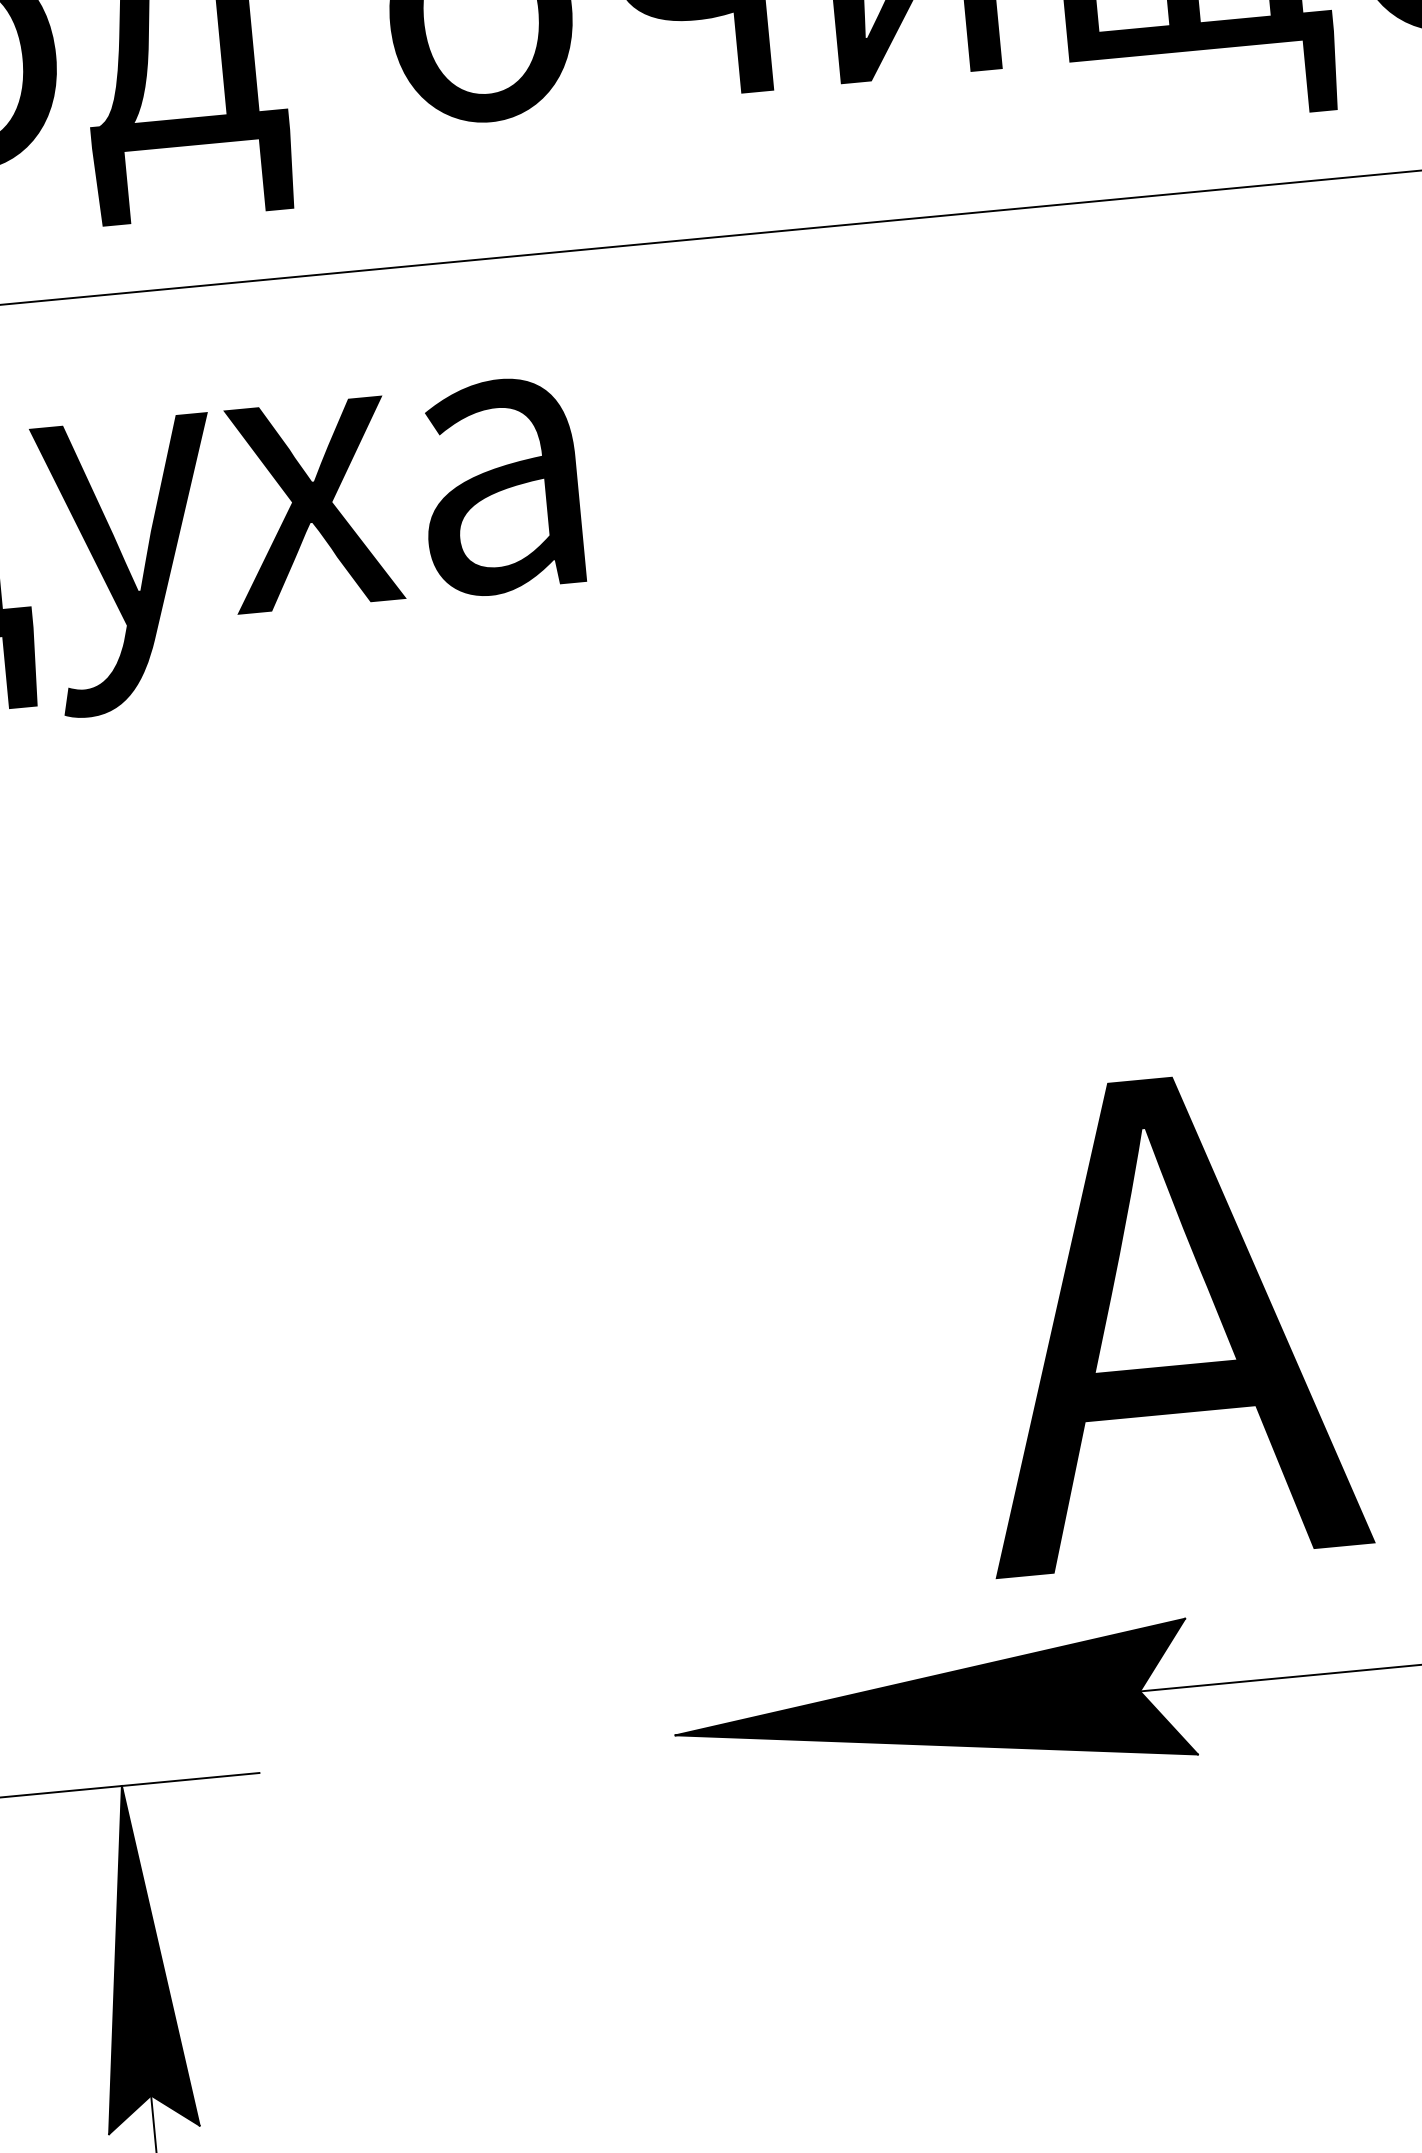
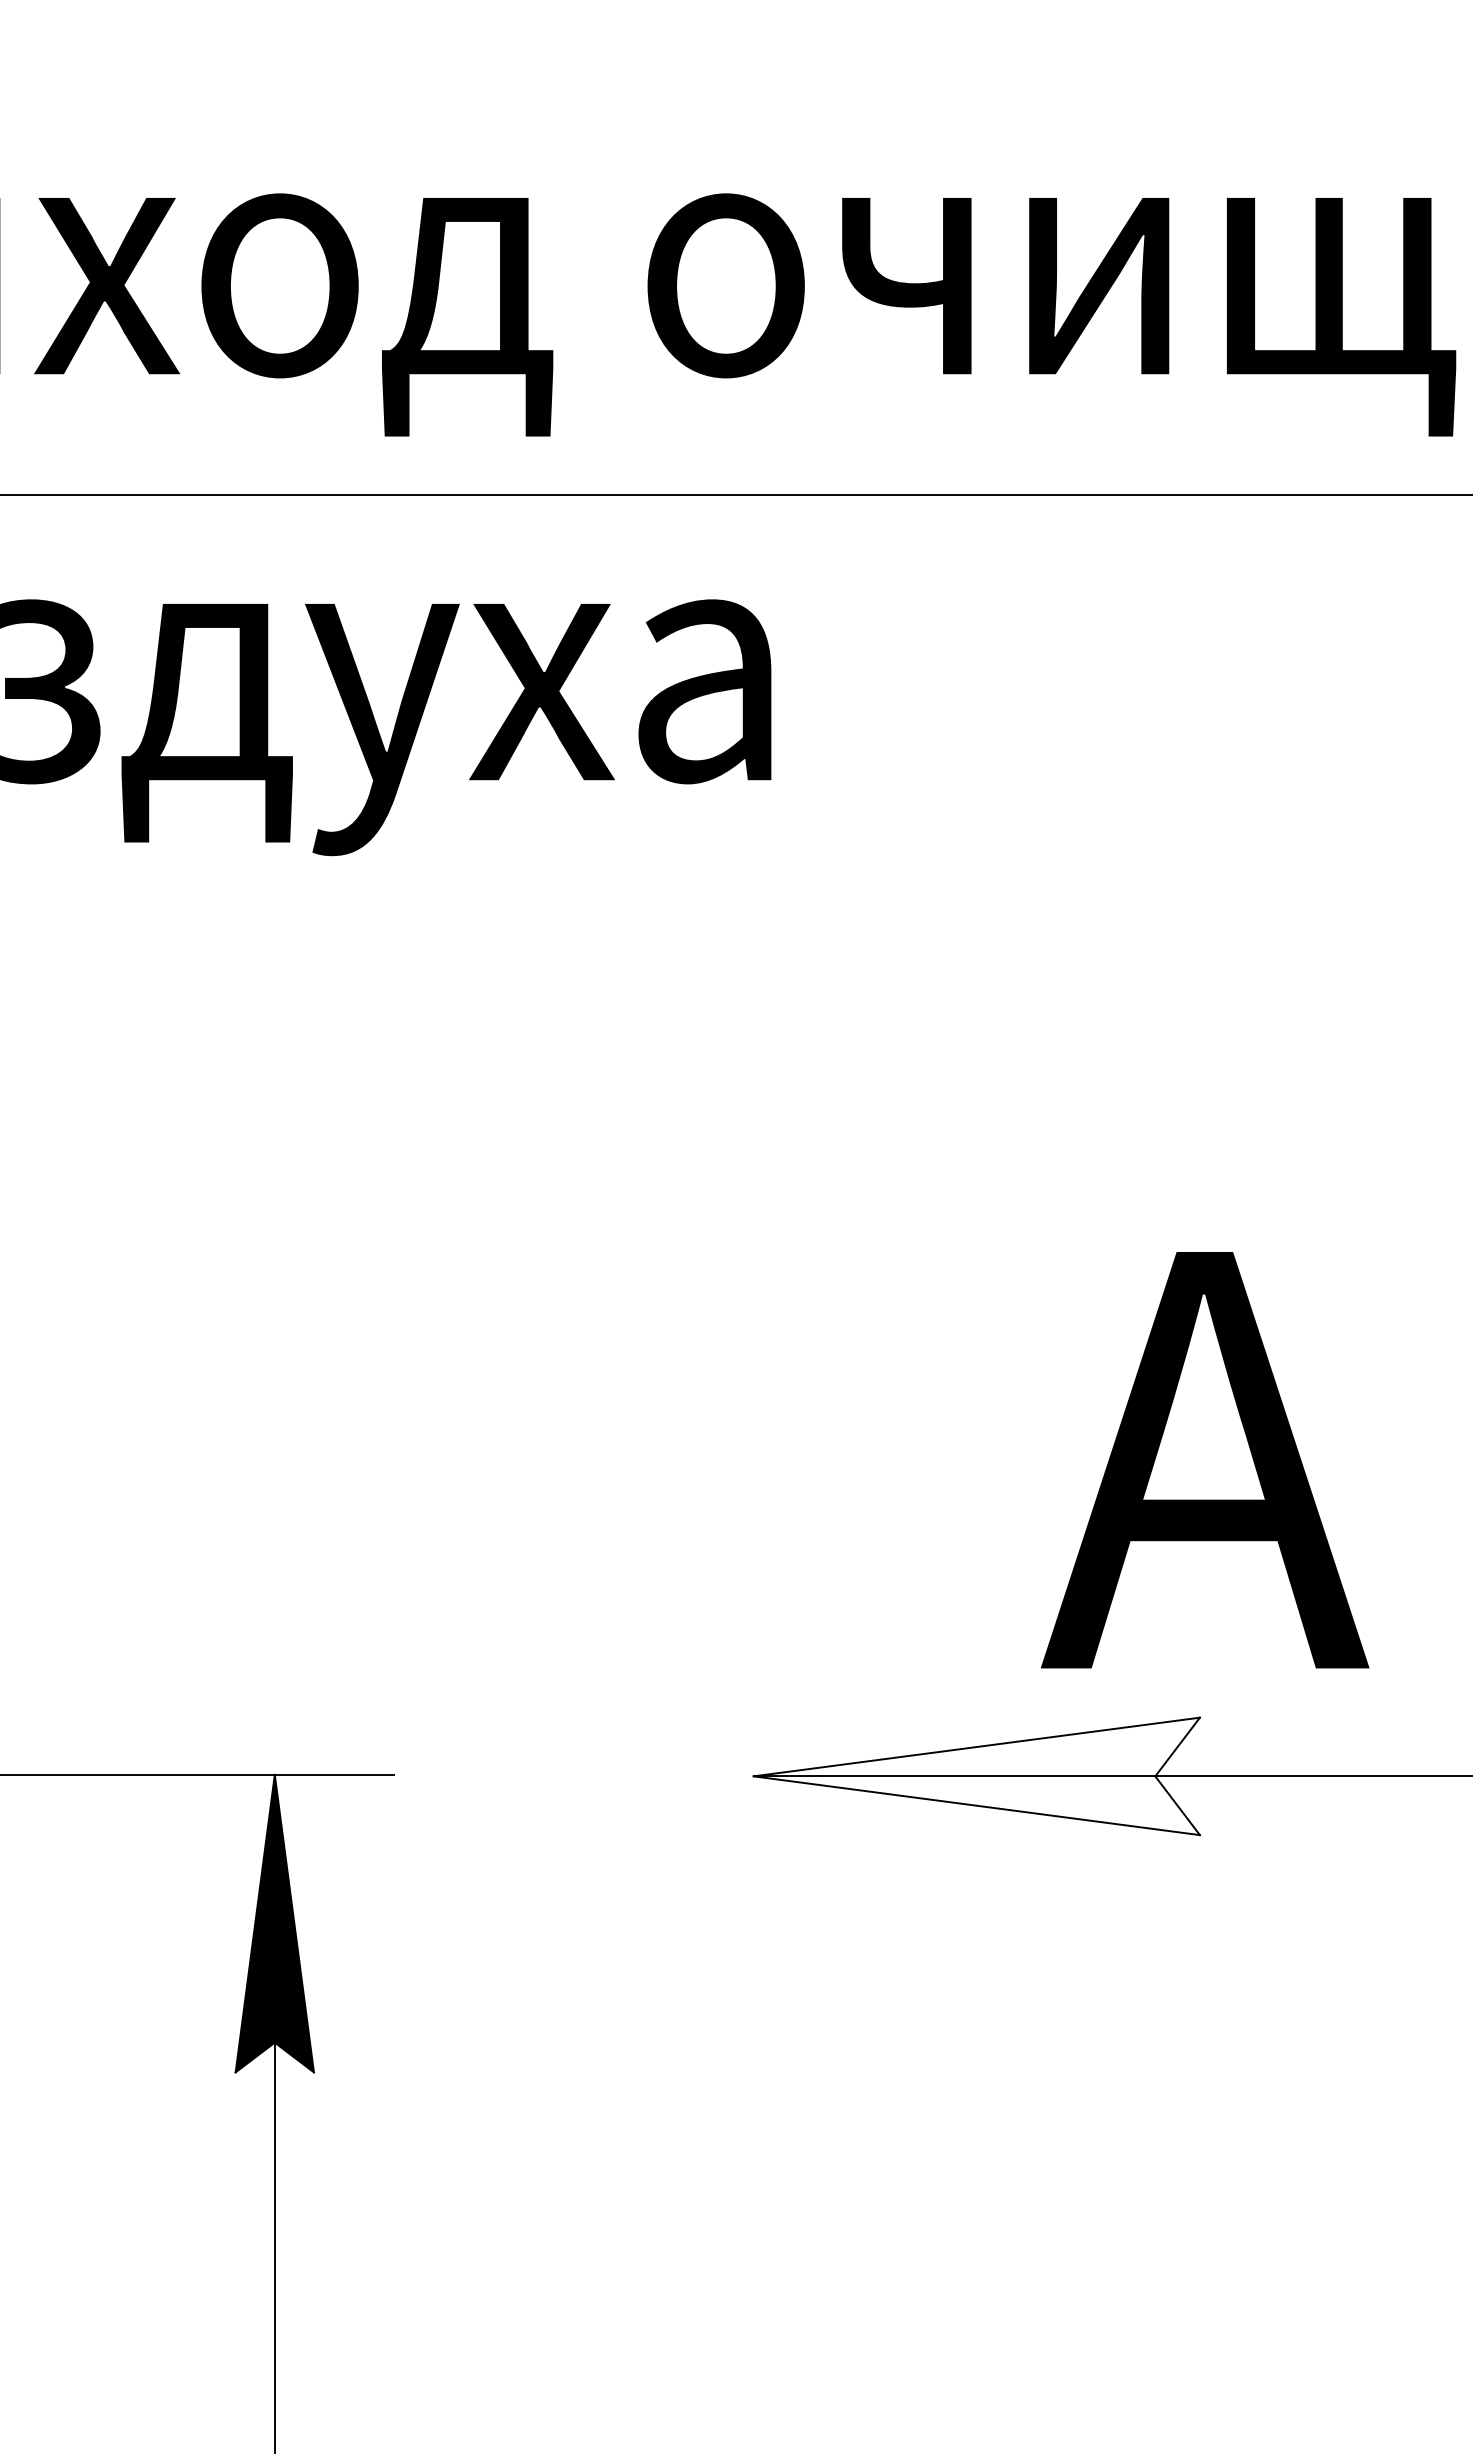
fill: (933, 1711) -> (976, 1776), removed

